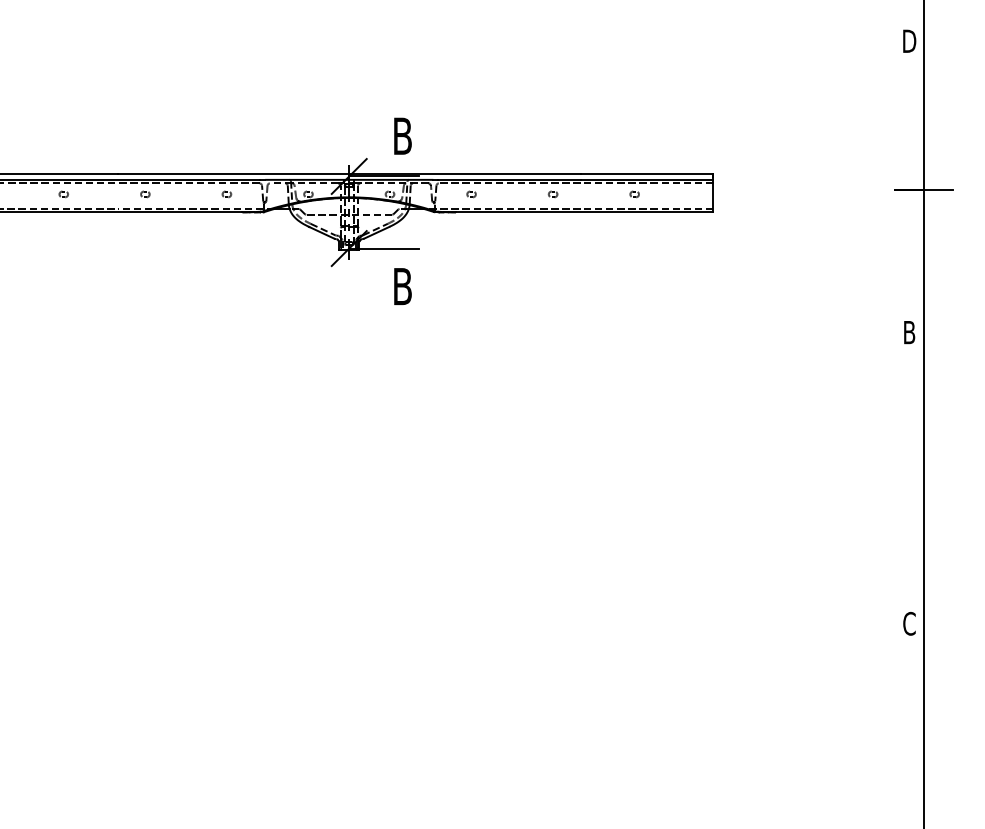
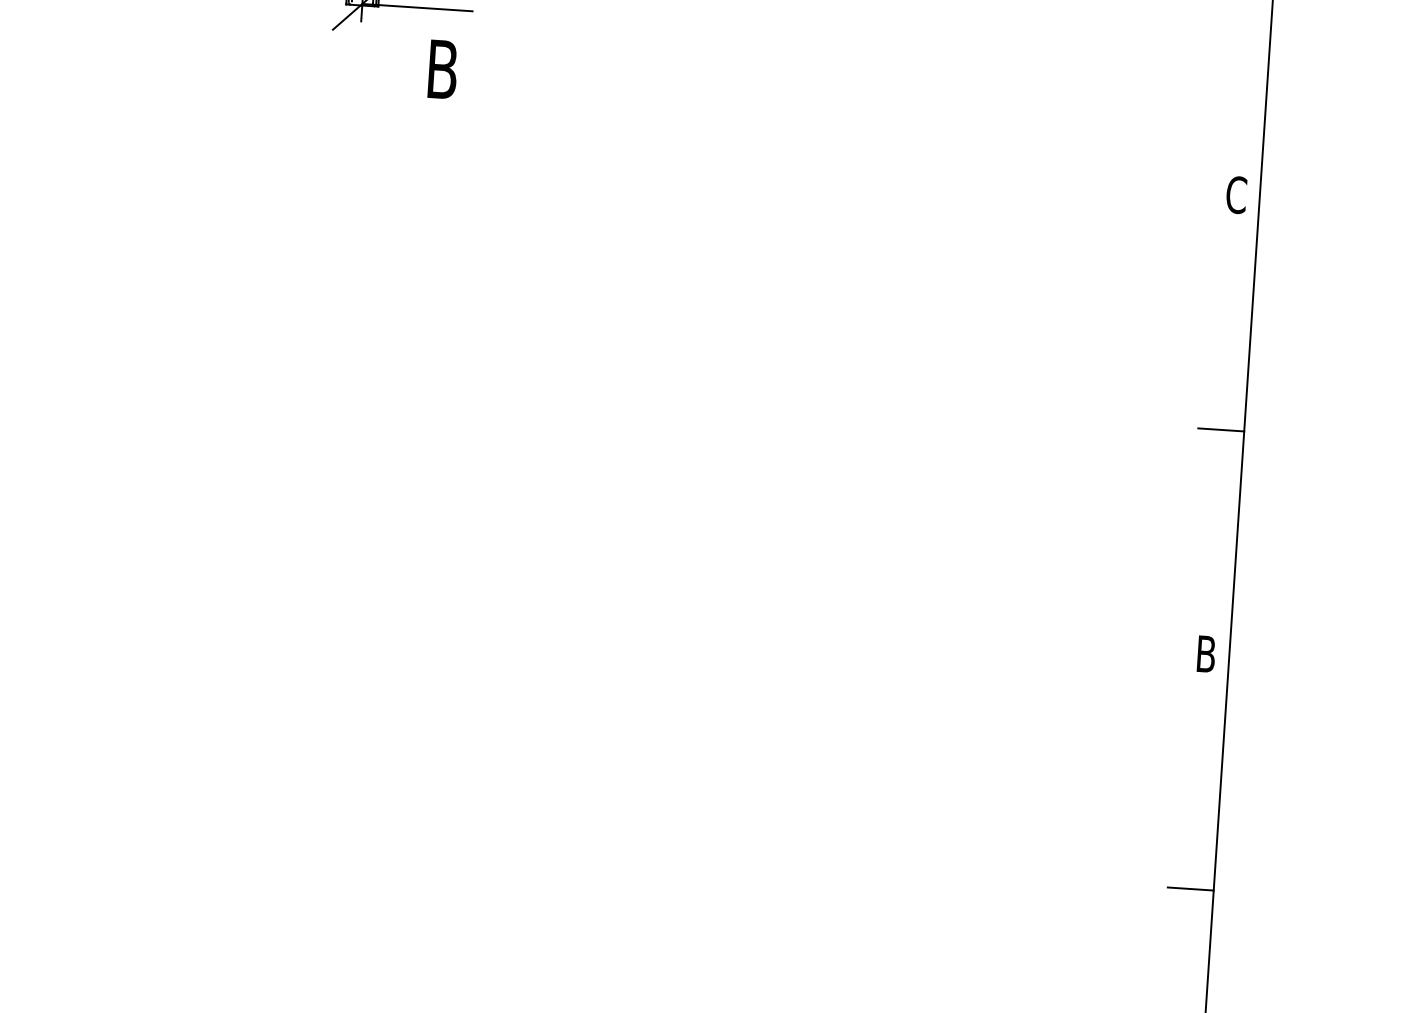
text: (909, 332) -> (1236, 194), B -> C
line: (909, 481) -> (1221, 429), added
text: (909, 623) -> (1206, 653), C -> B
line: (909, 772) -> (1190, 888), added

